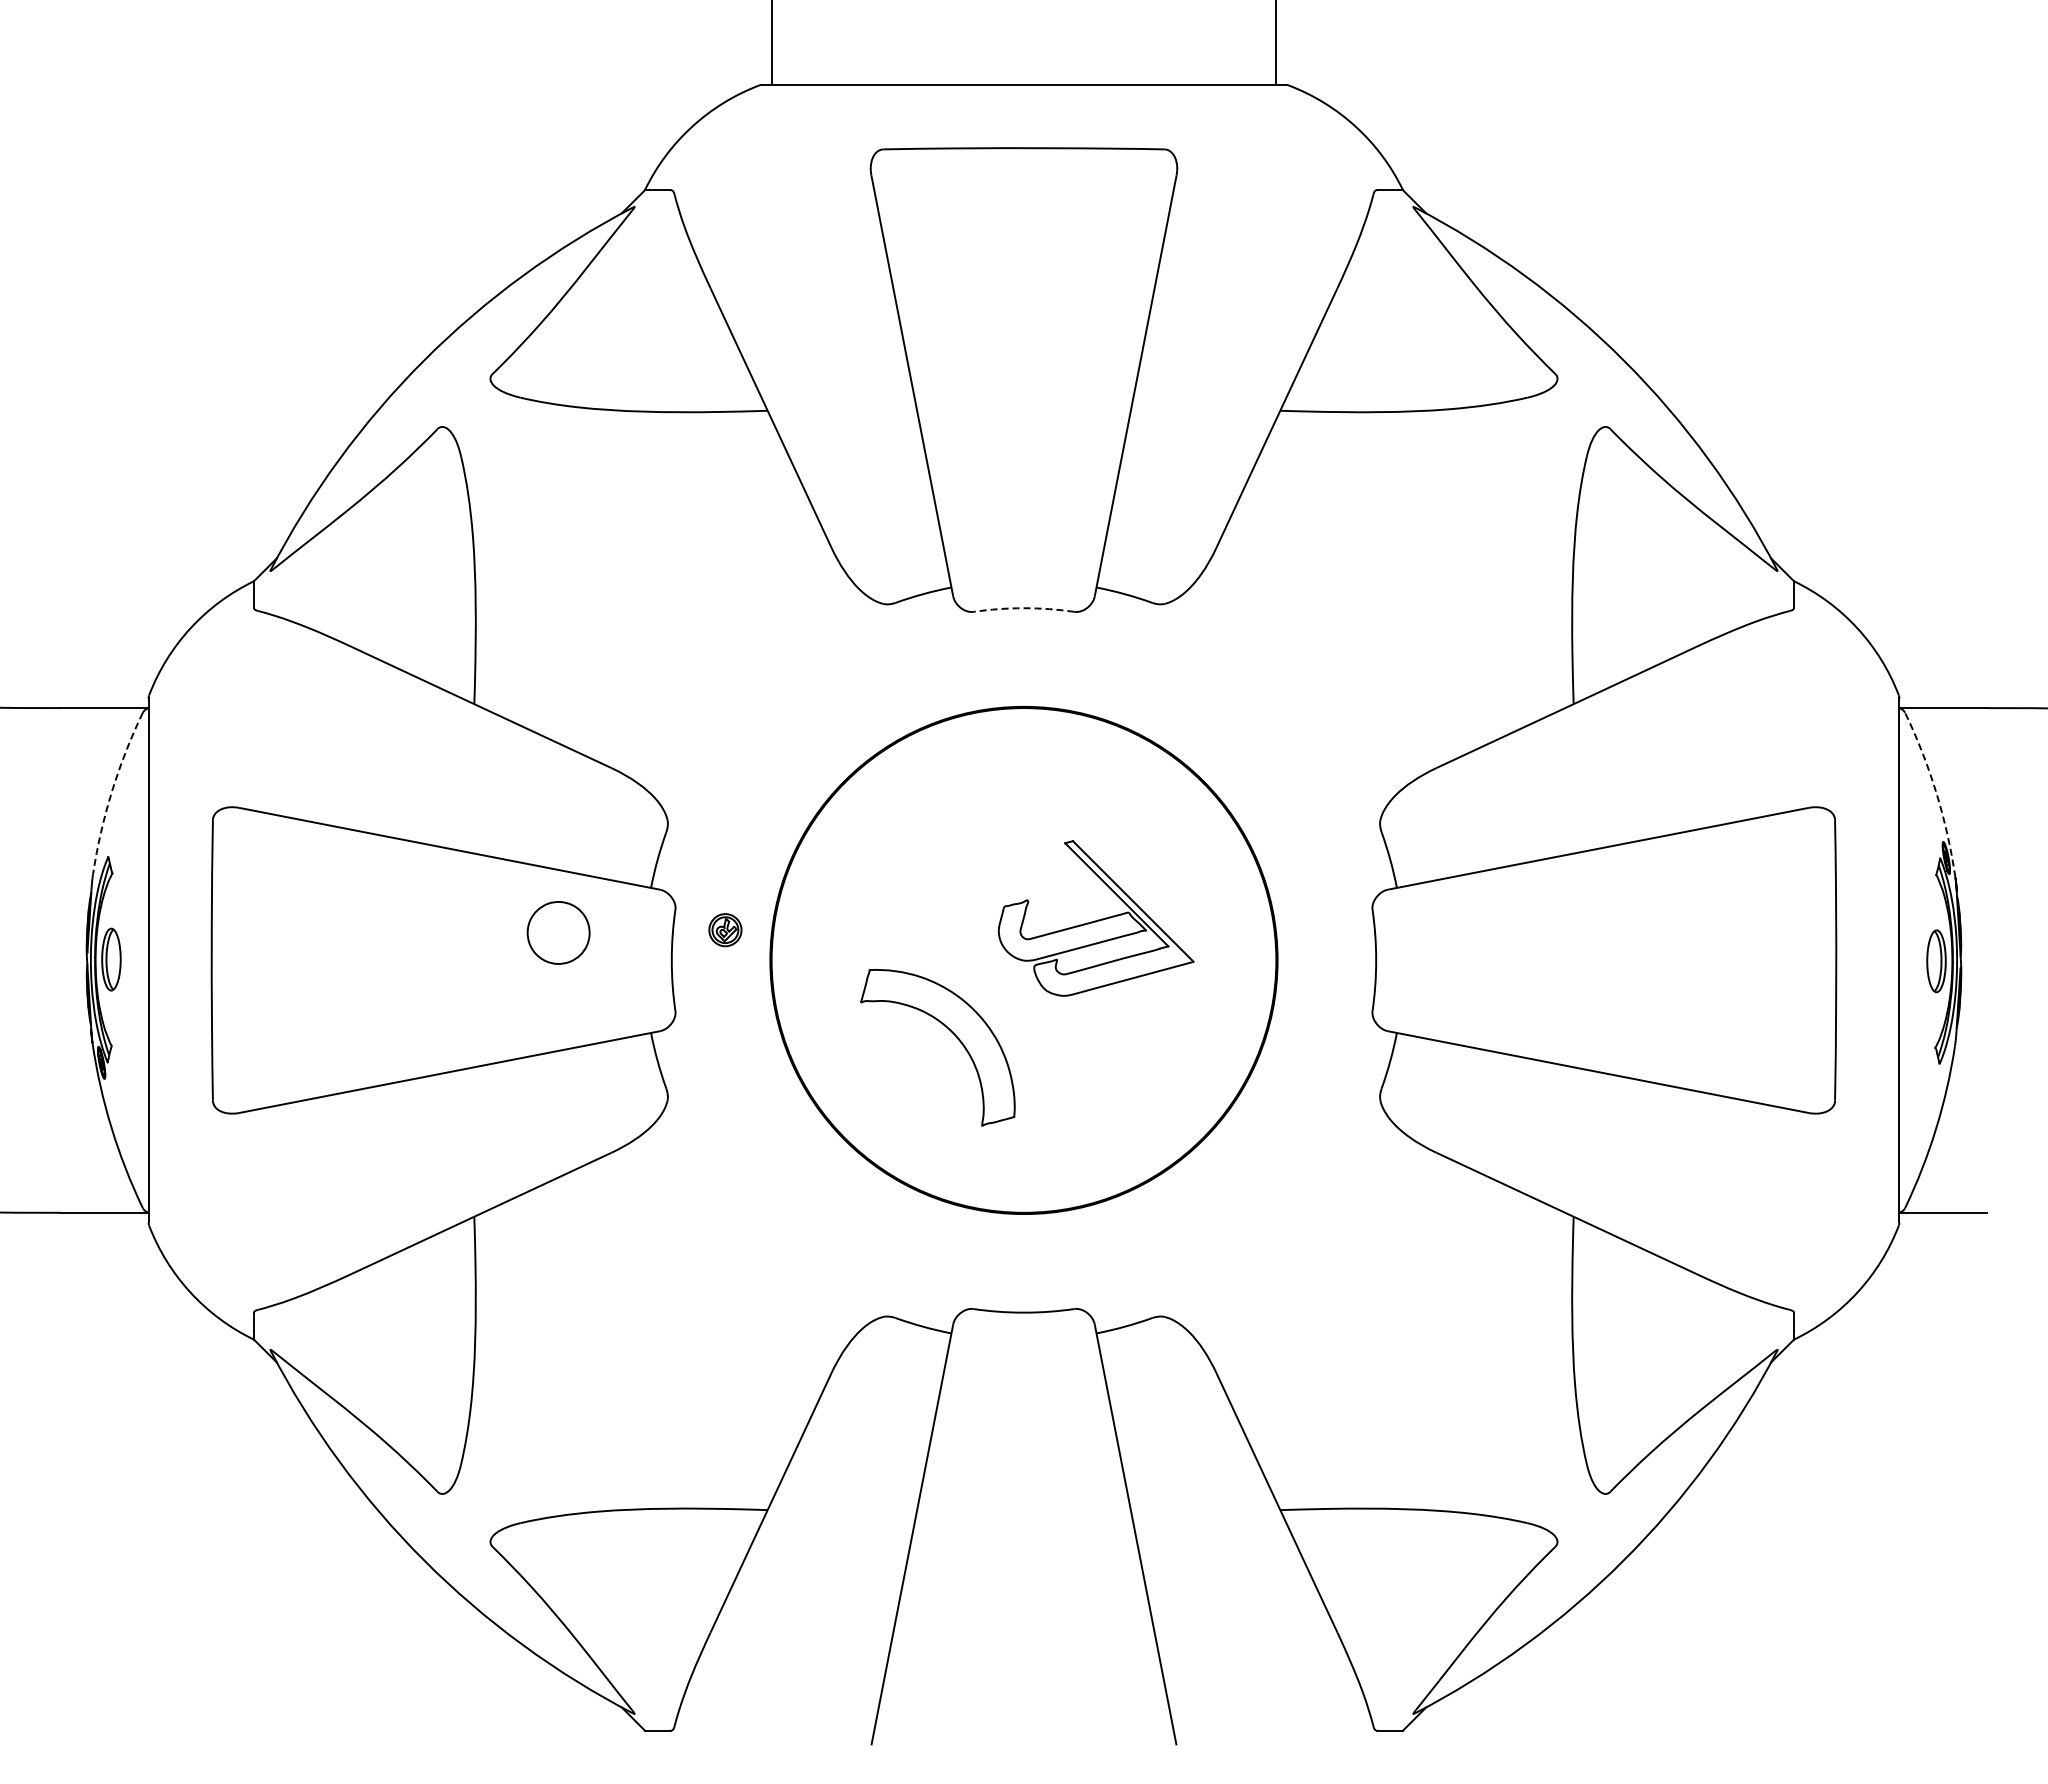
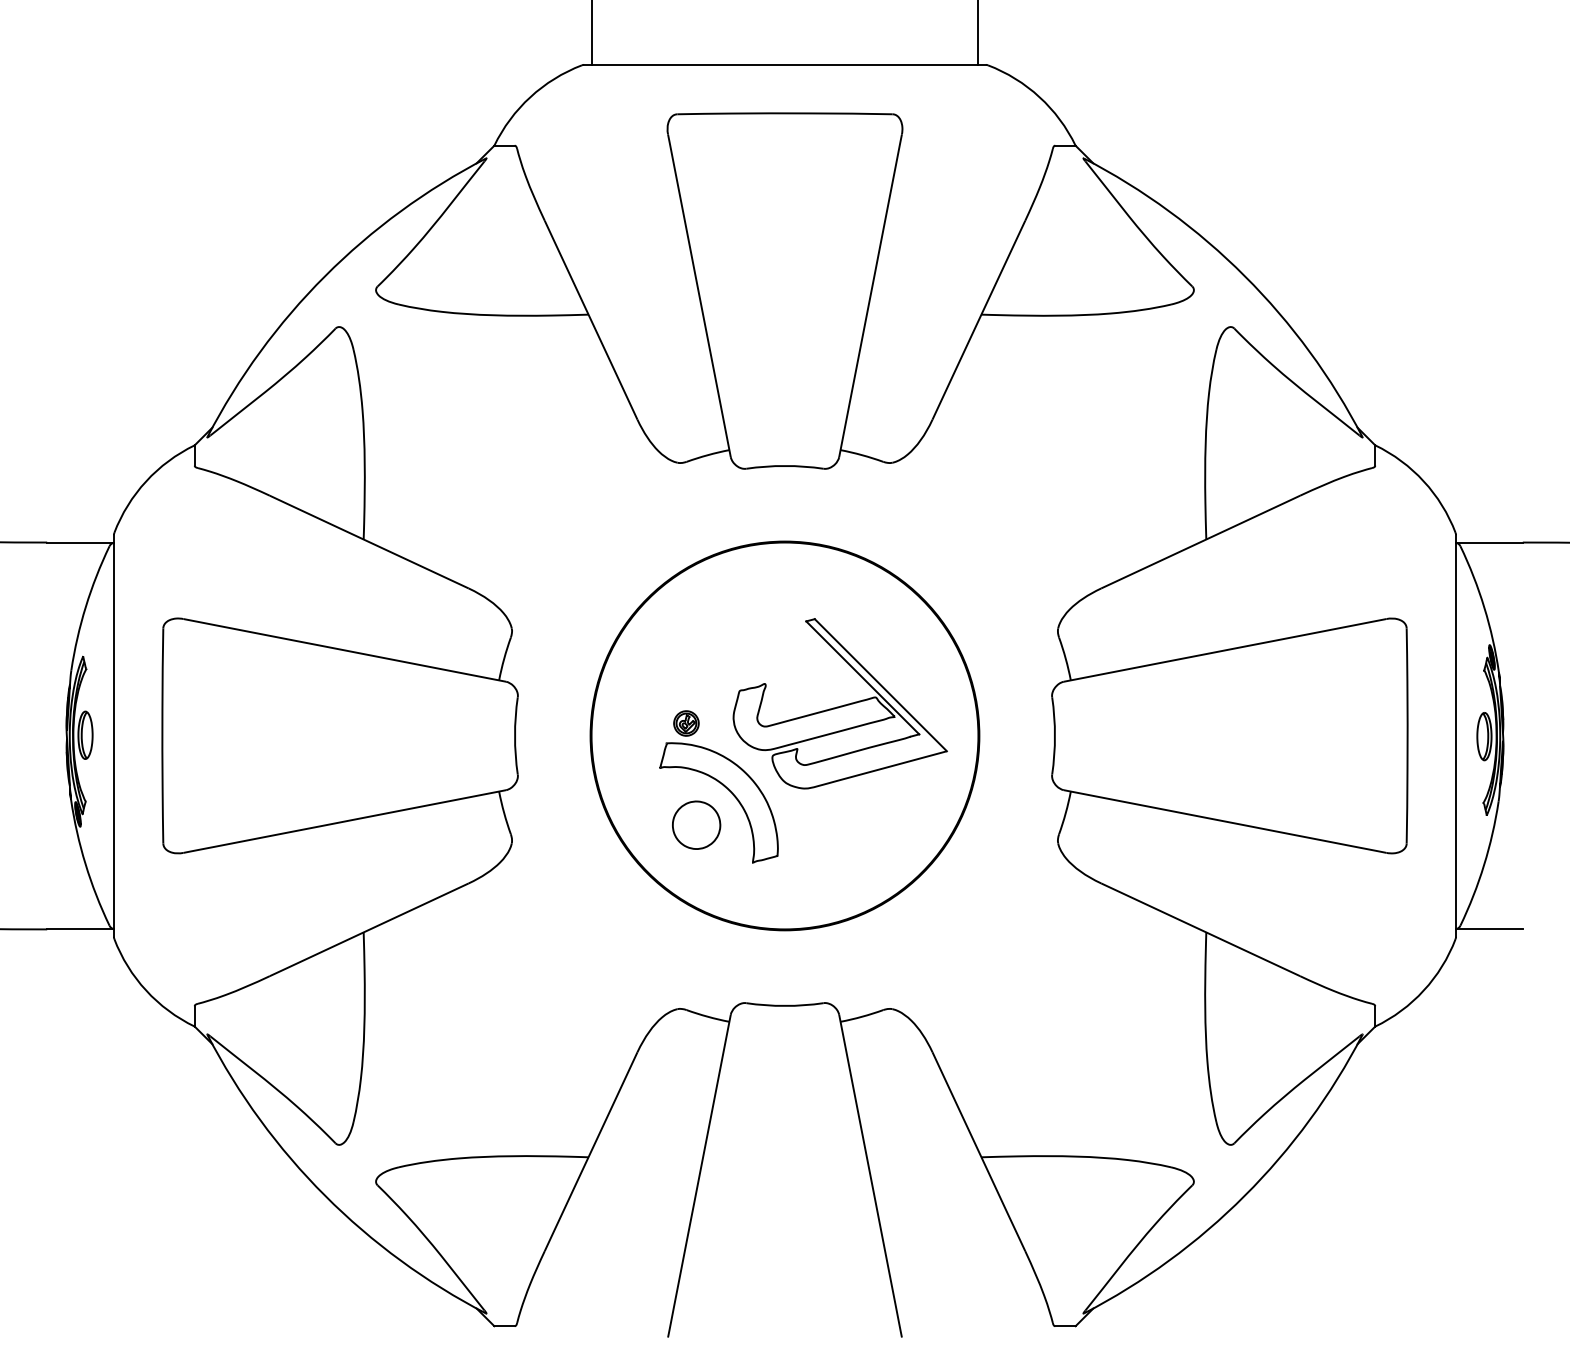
arc: (1023, 608) -> (784, 466), dashed -> solid
arc: (111, 791) -> (85, 606), dashed -> solid
arc: (1936, 793) -> (1484, 607), dashed -> solid
part: (1096, 918) -> (840, 703), size x1.43
part: (725, 930) -> (686, 723), moved
part: (558, 932) -> (696, 824), moved

